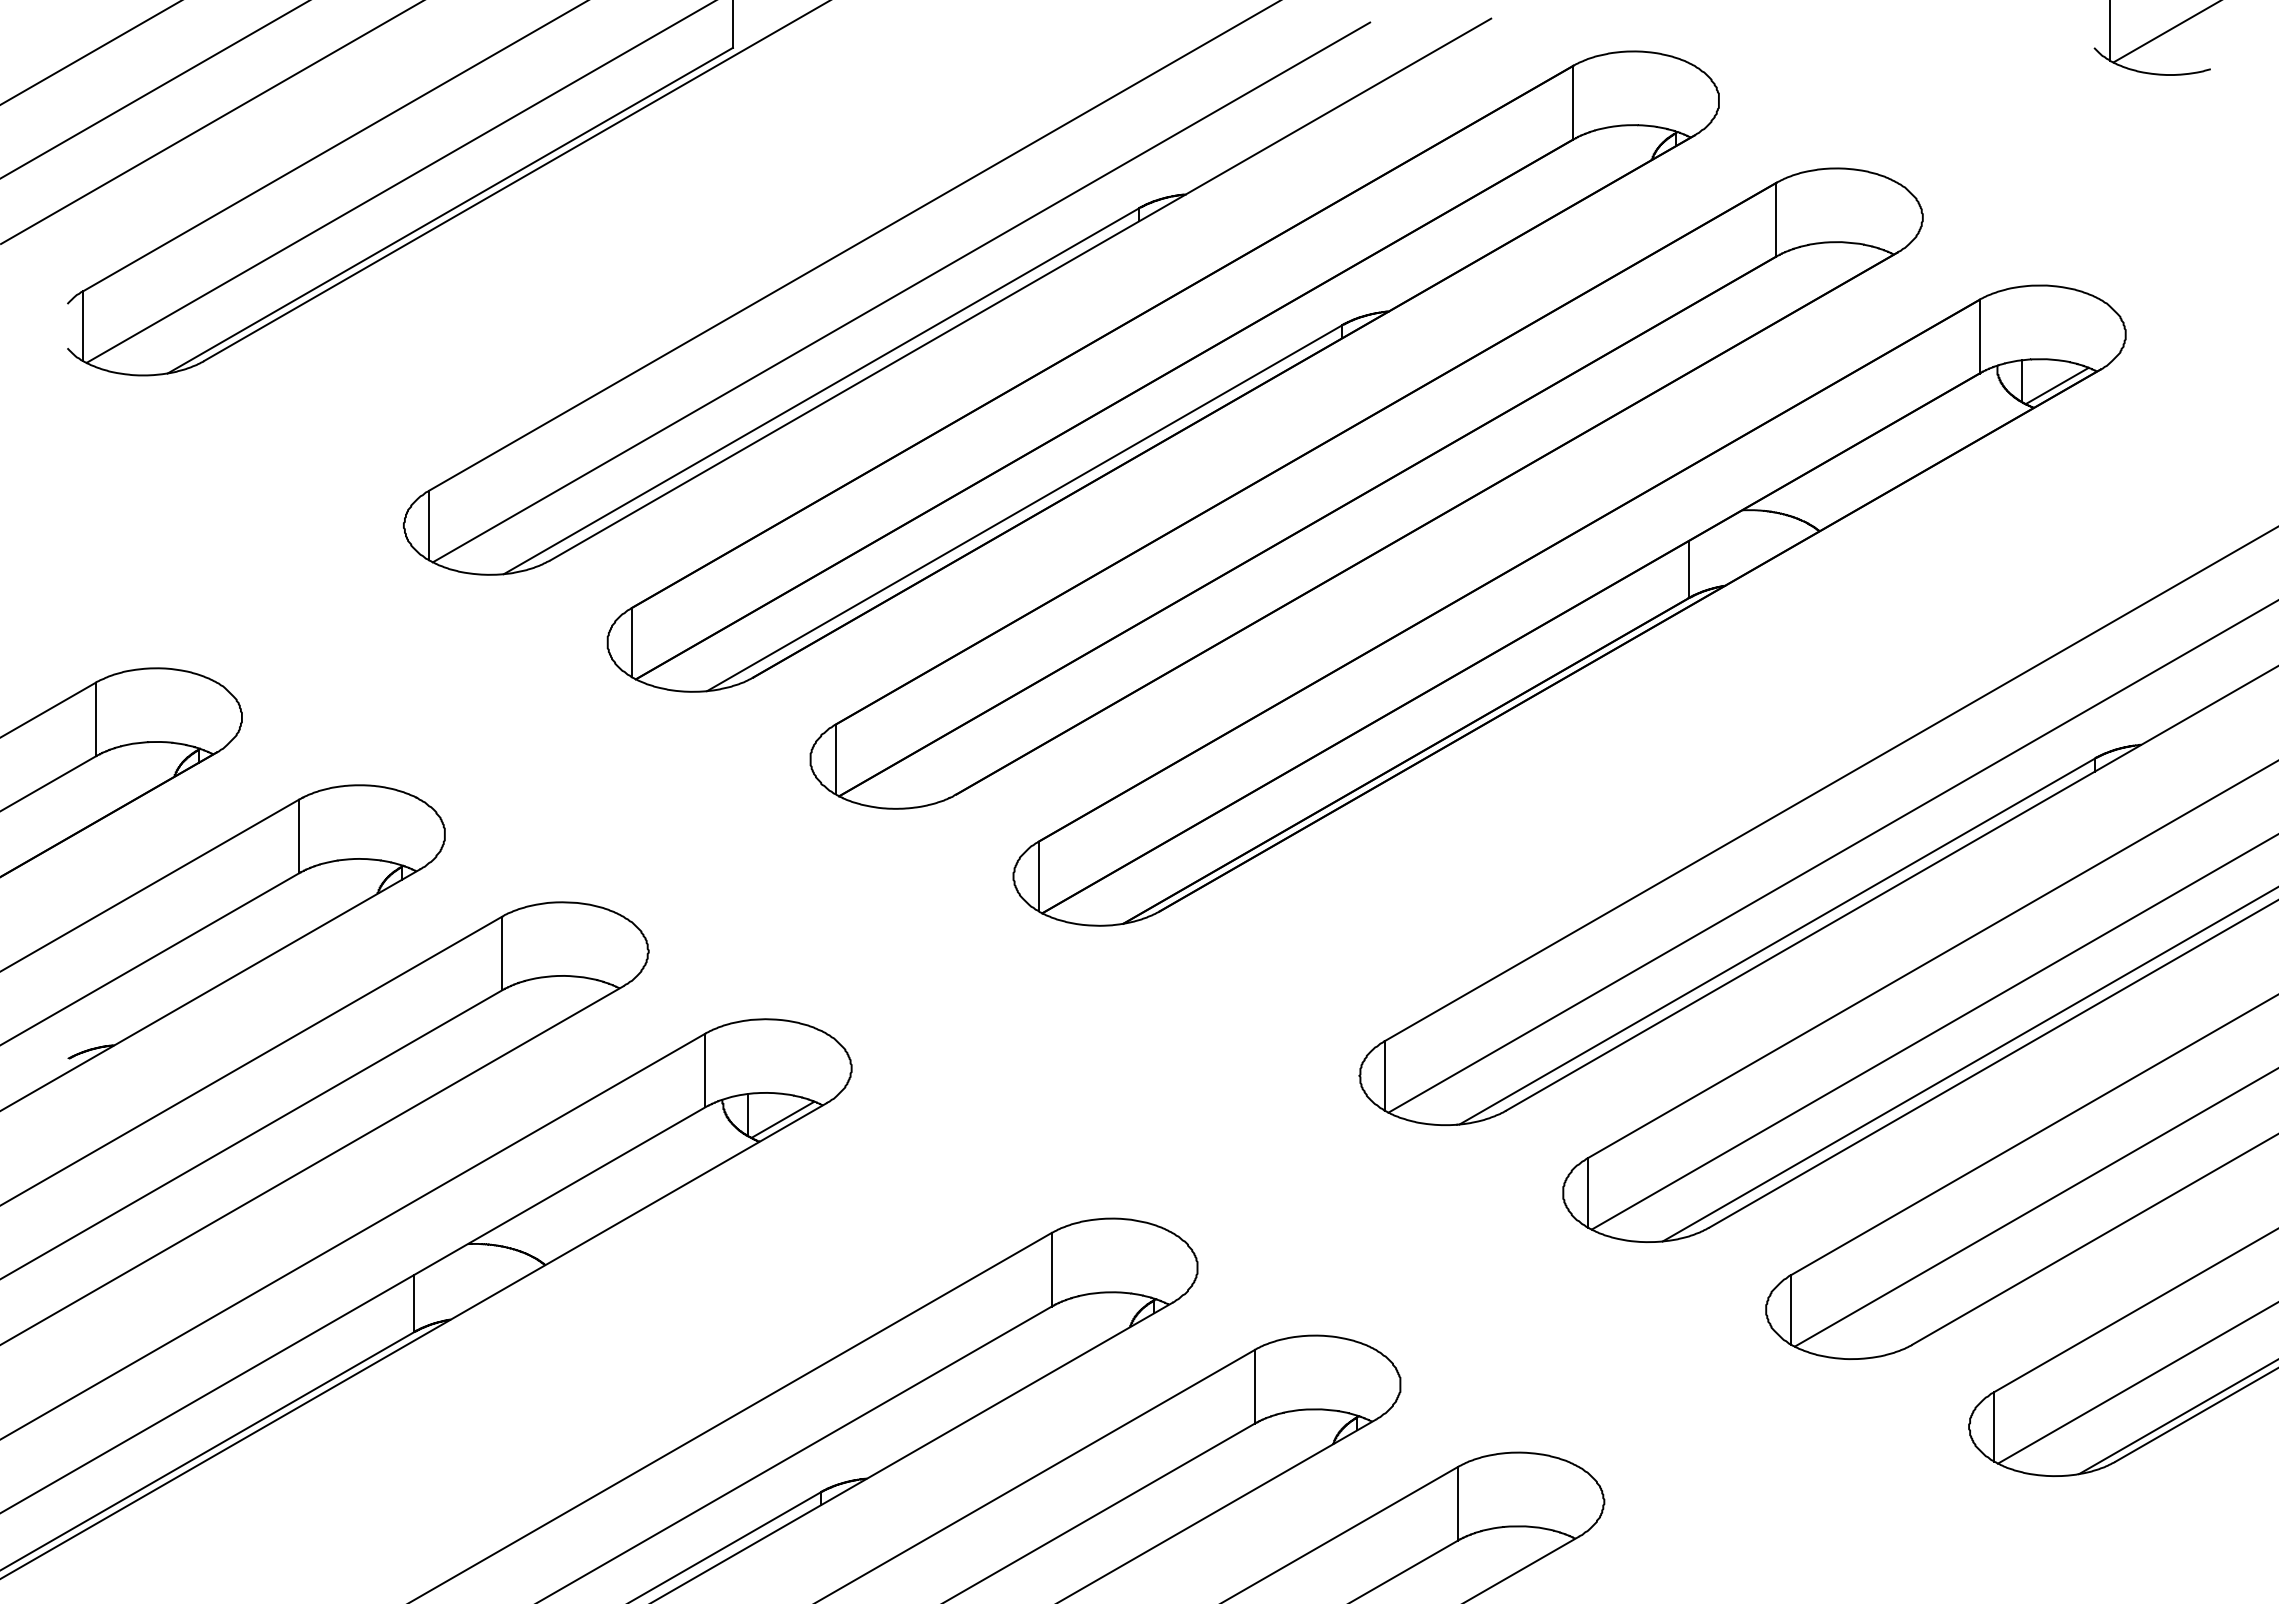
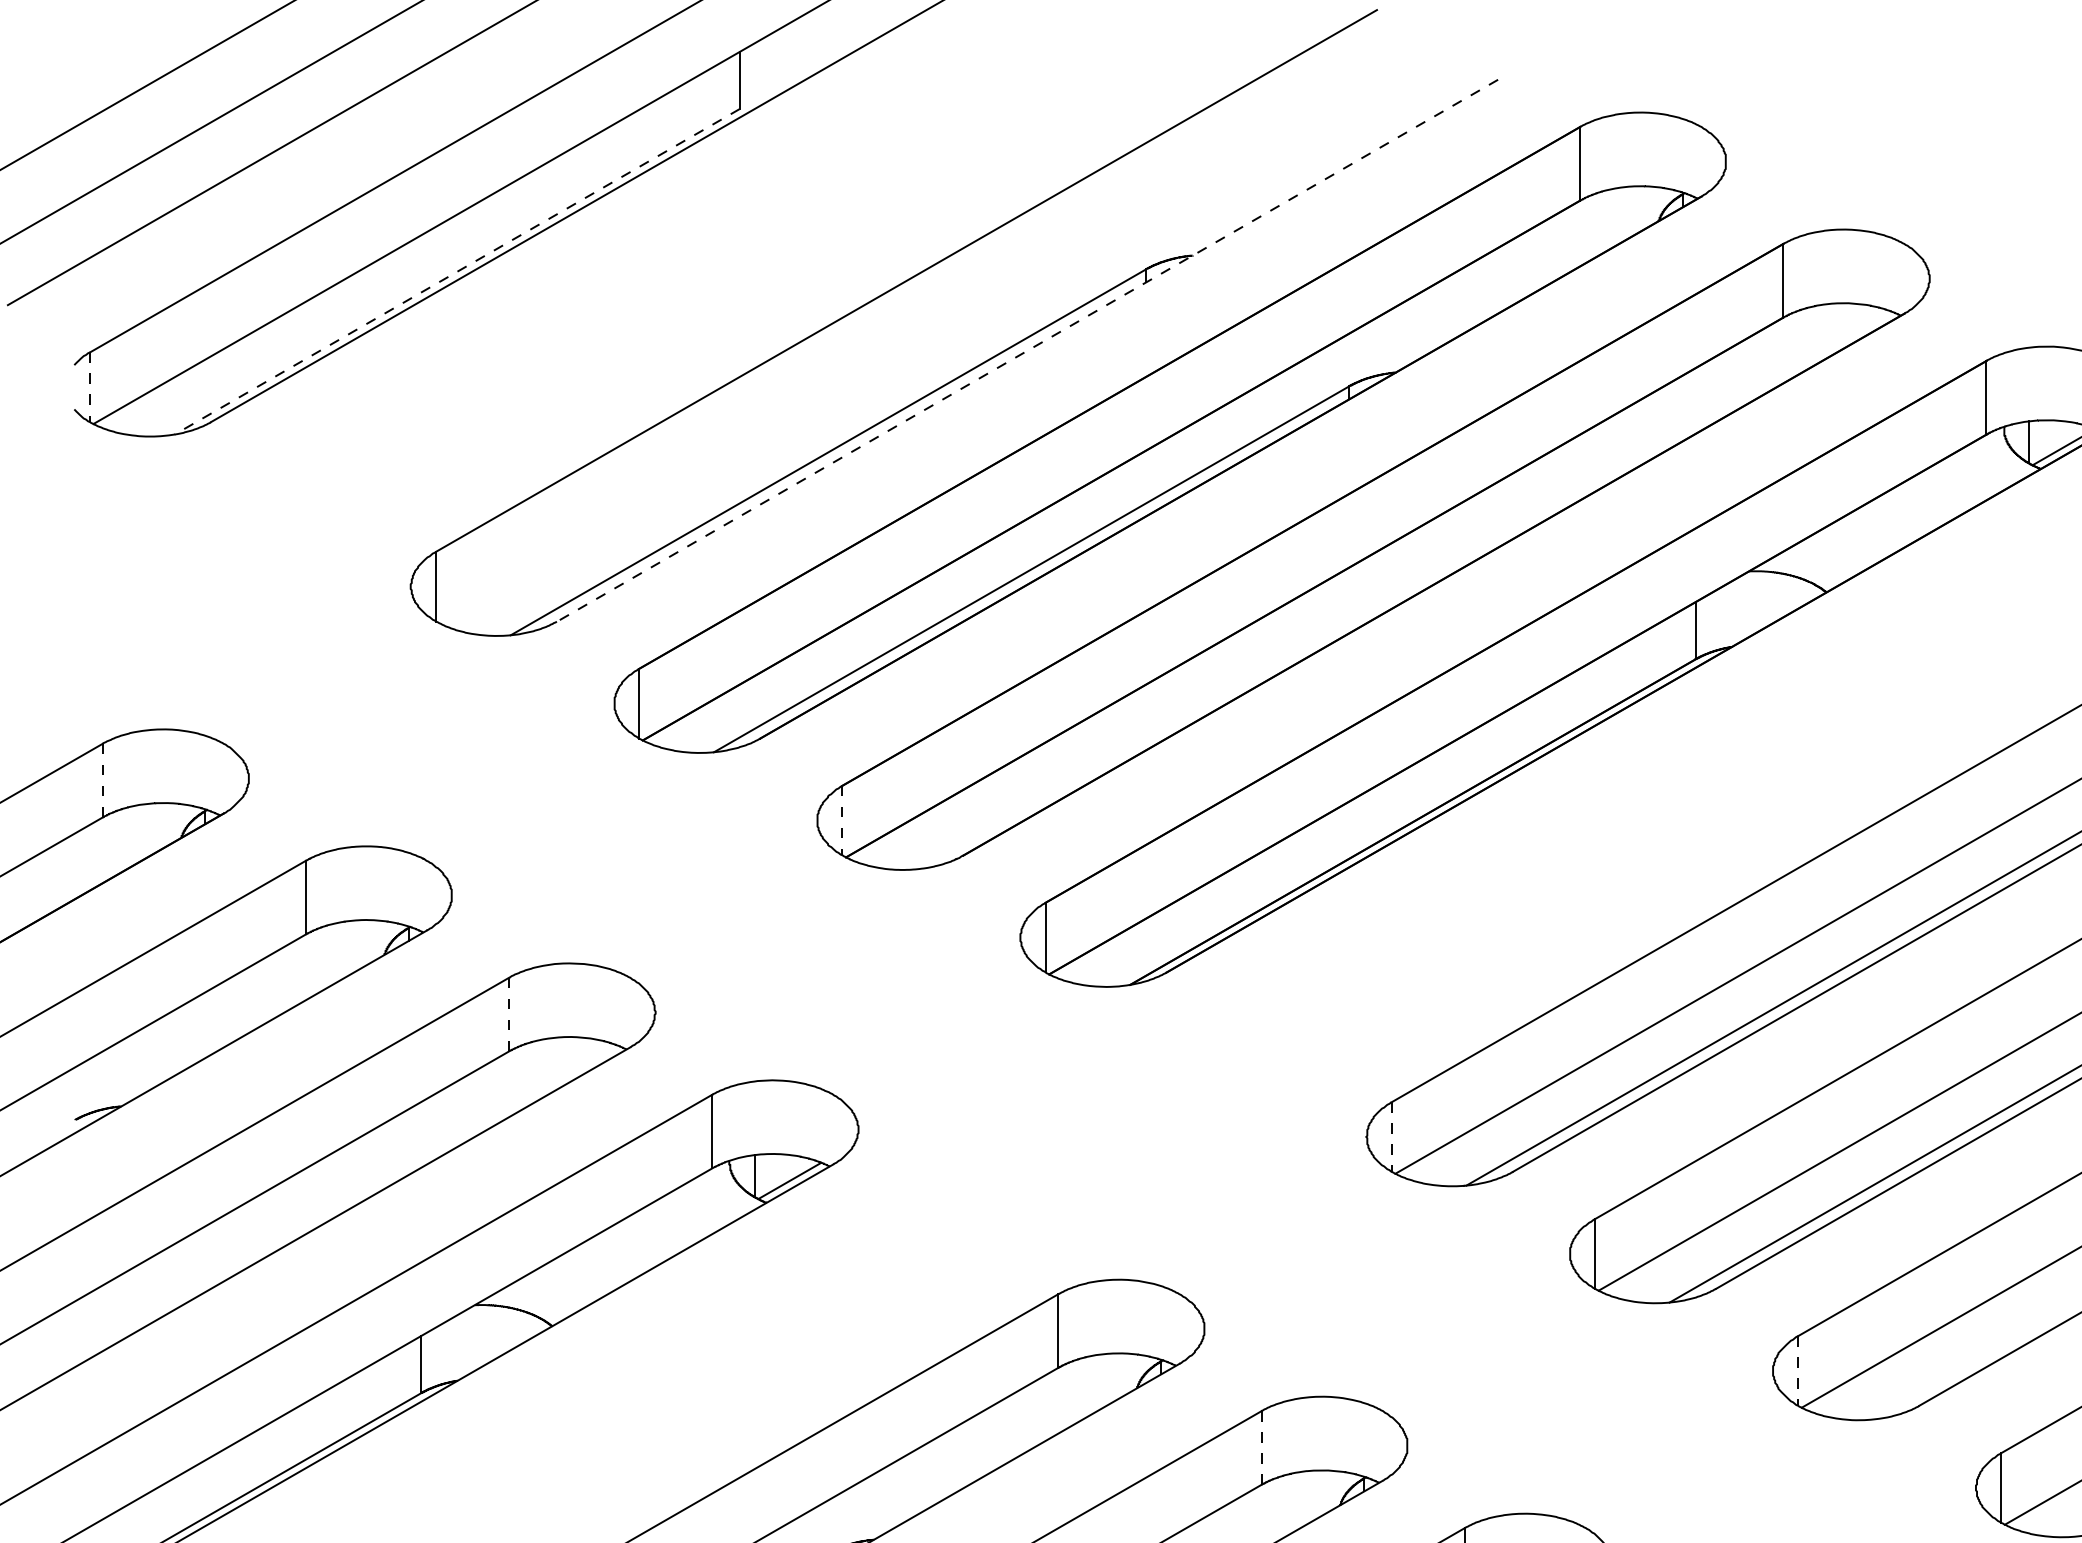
line: (449, 210) -> (456, 271), solid -> dashed
line: (1020, 289) -> (1027, 350), solid -> dashed
line: (901, 292) -> (908, 353), removed
line: (83, 326) -> (90, 387), solid -> dashed
line: (95, 719) -> (102, 780), solid -> dashed
line: (835, 759) -> (842, 820), solid -> dashed
line: (502, 953) -> (509, 1014), solid -> dashed
line: (1384, 1075) -> (1391, 1136), solid -> dashed
line: (1791, 1309) -> (1798, 1370), solid -> dashed
line: (1254, 1386) -> (1261, 1447), solid -> dashed

